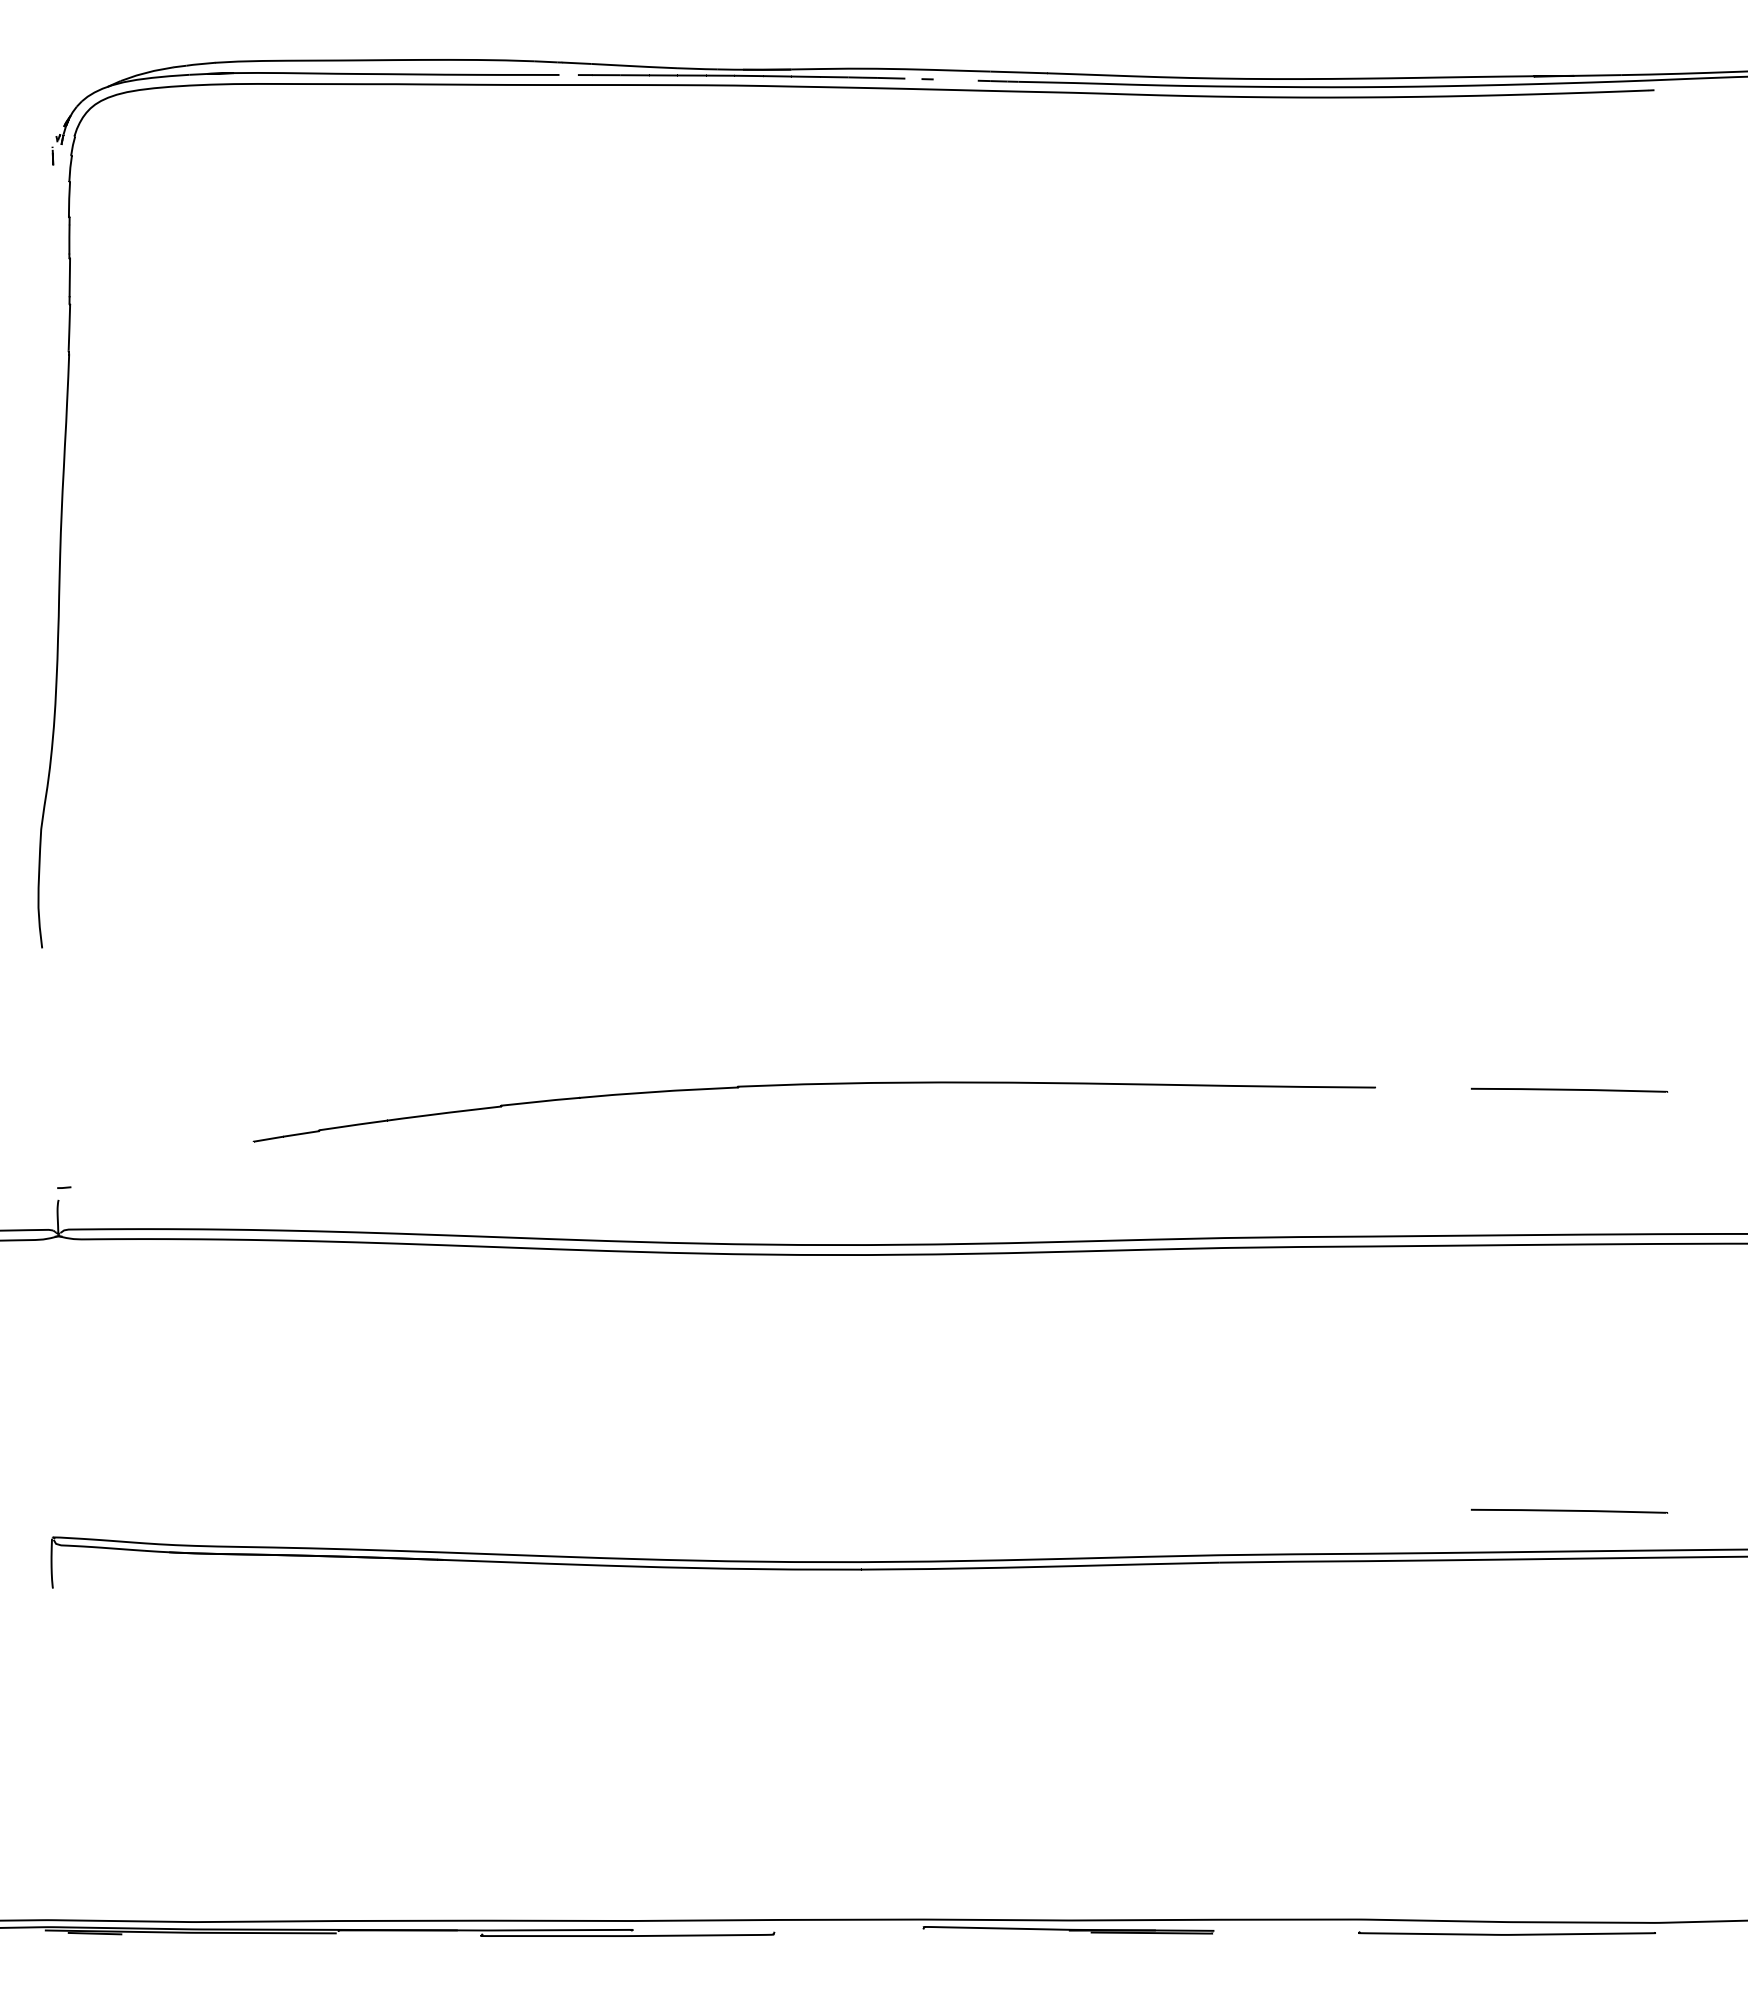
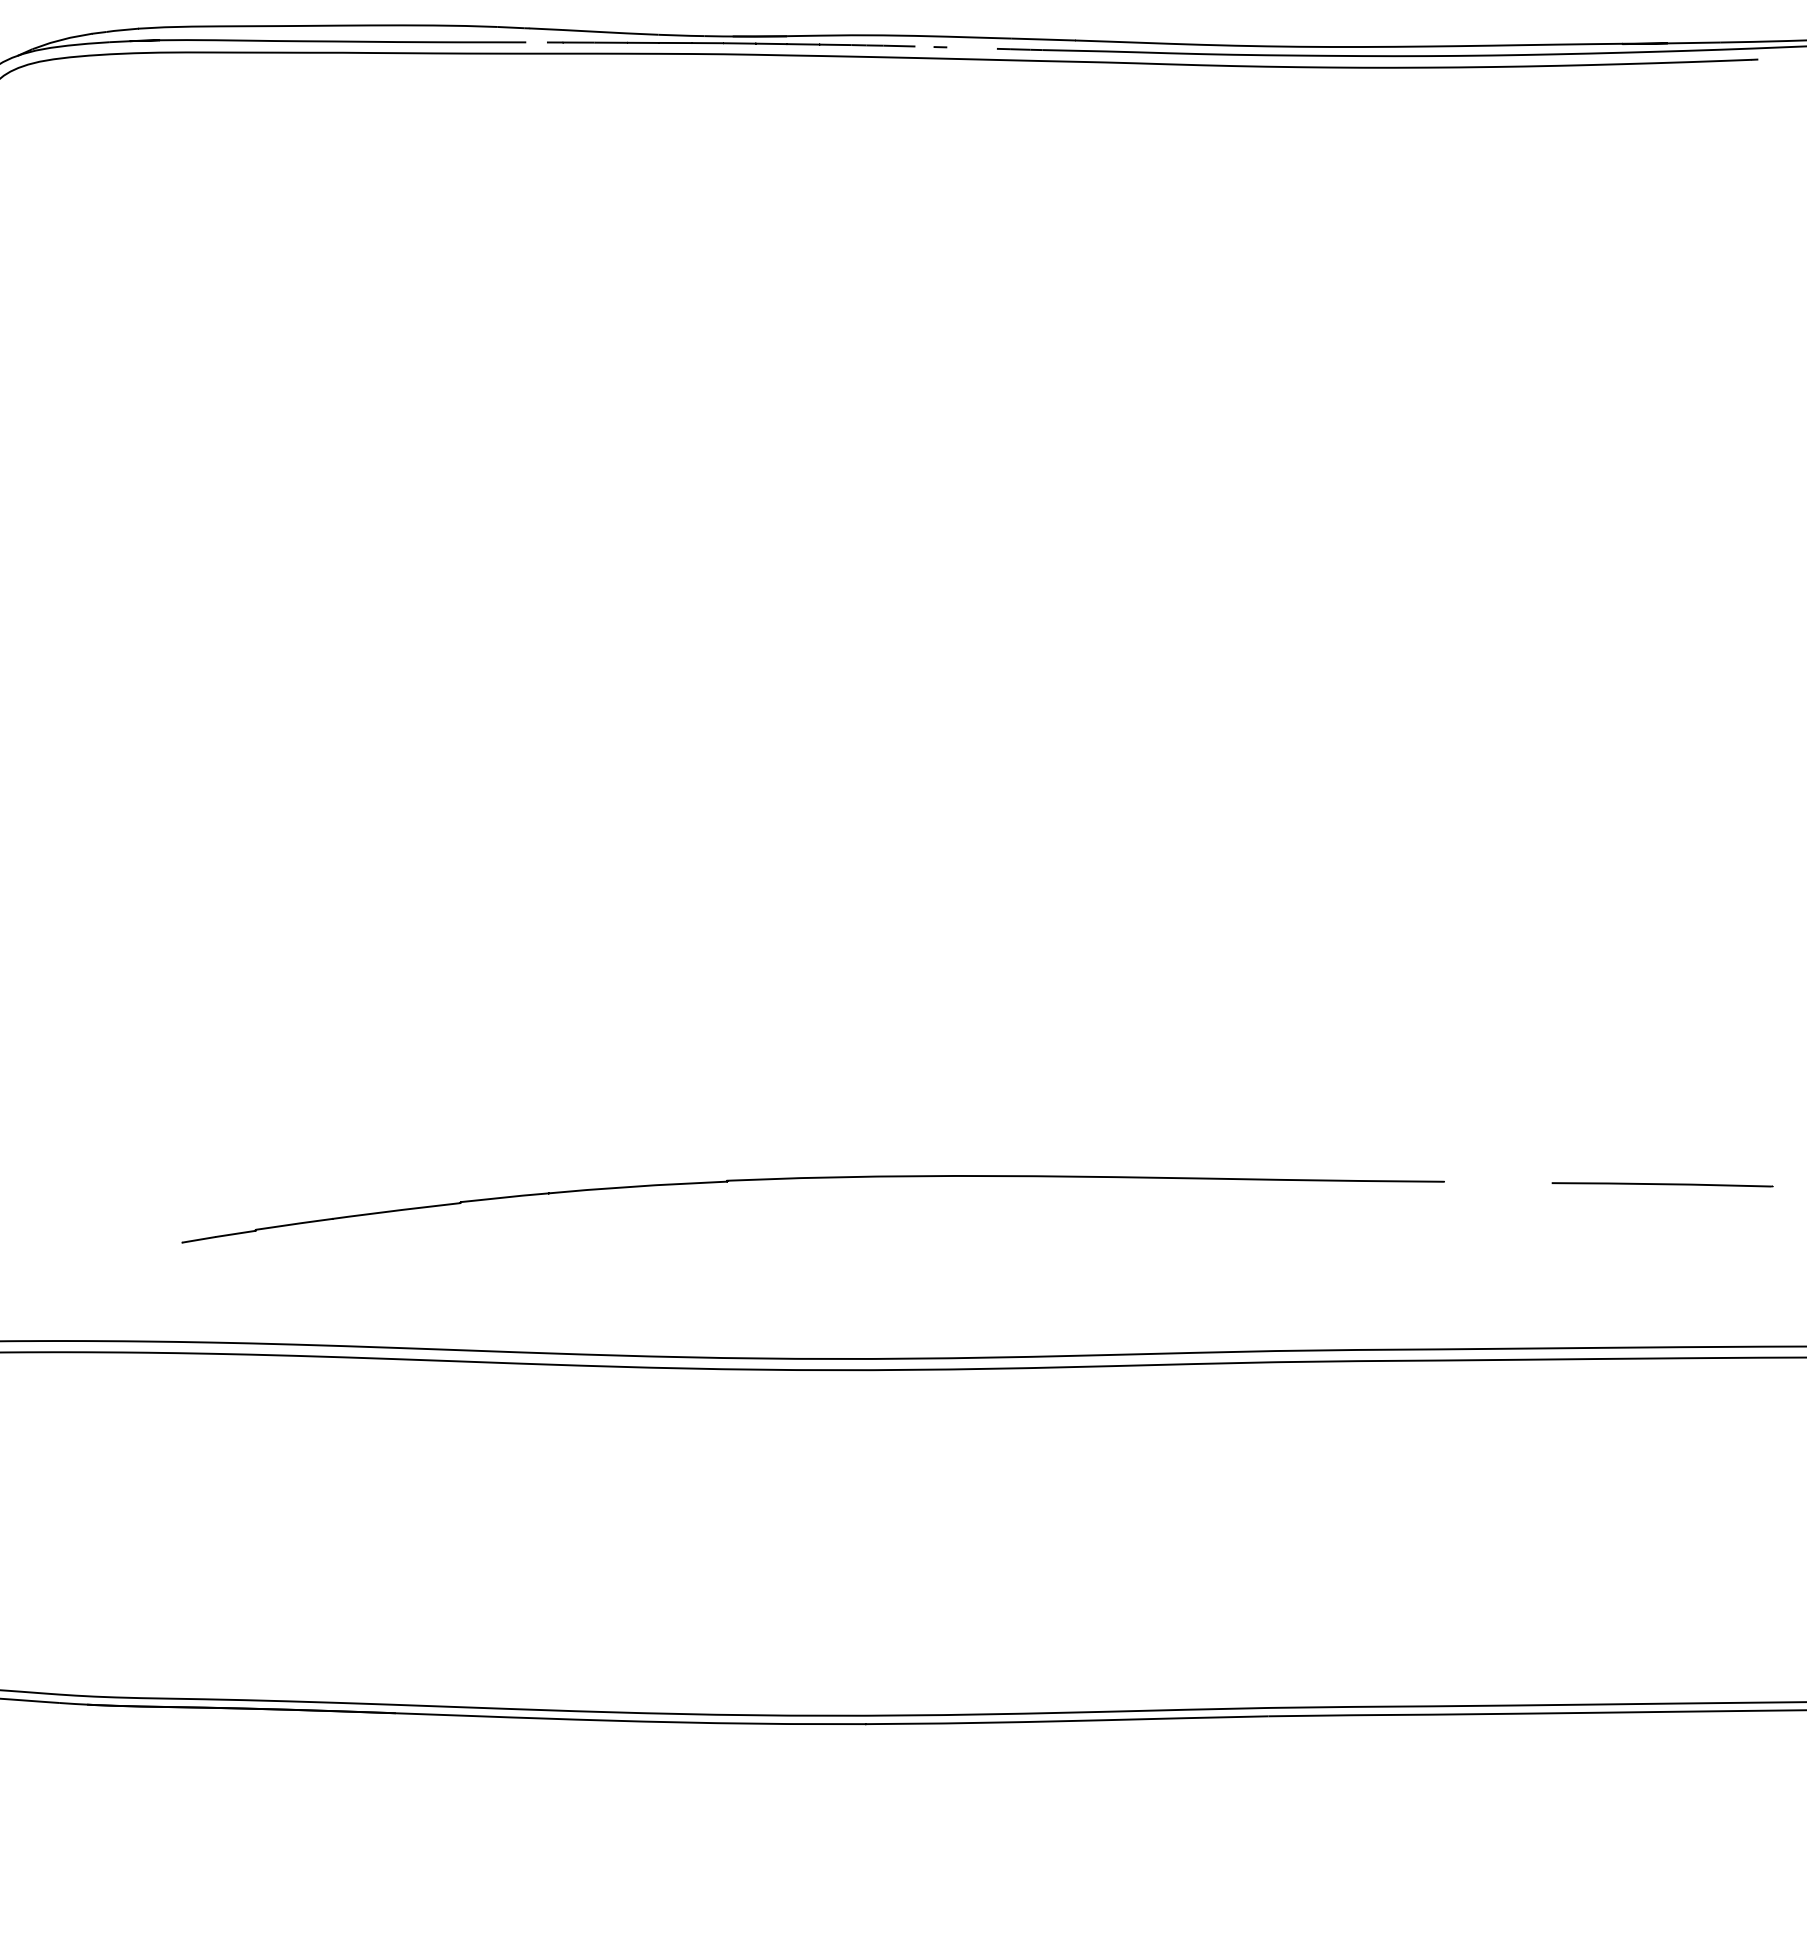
line: (1569, 1510) -> (1662, 1657), removed

